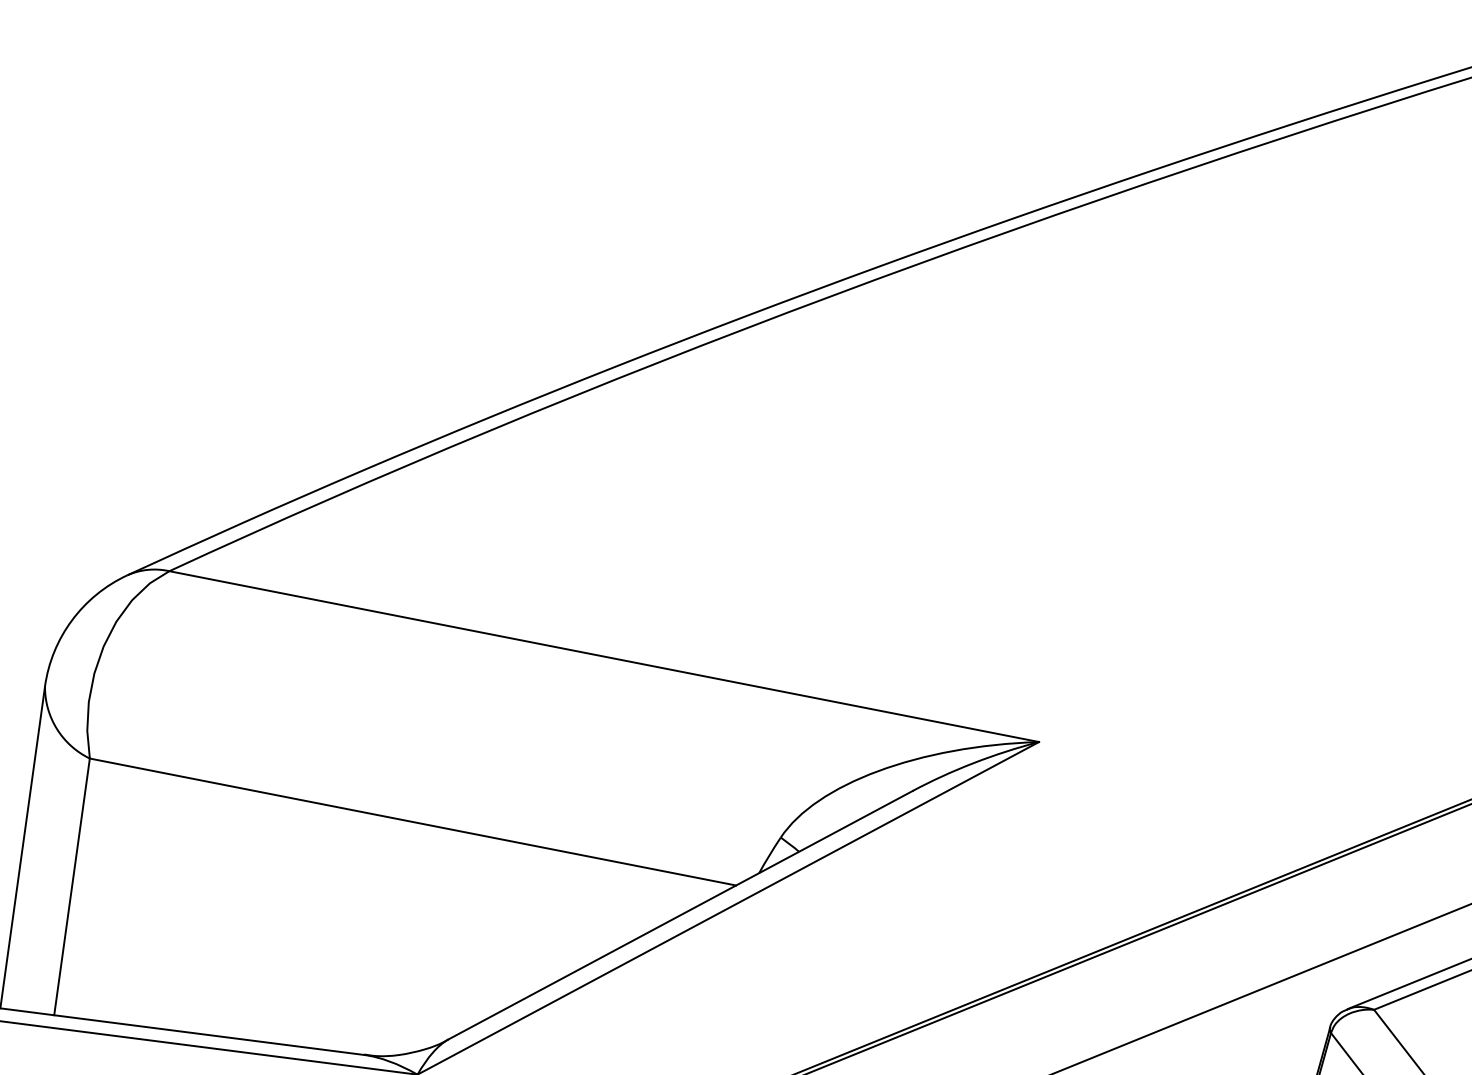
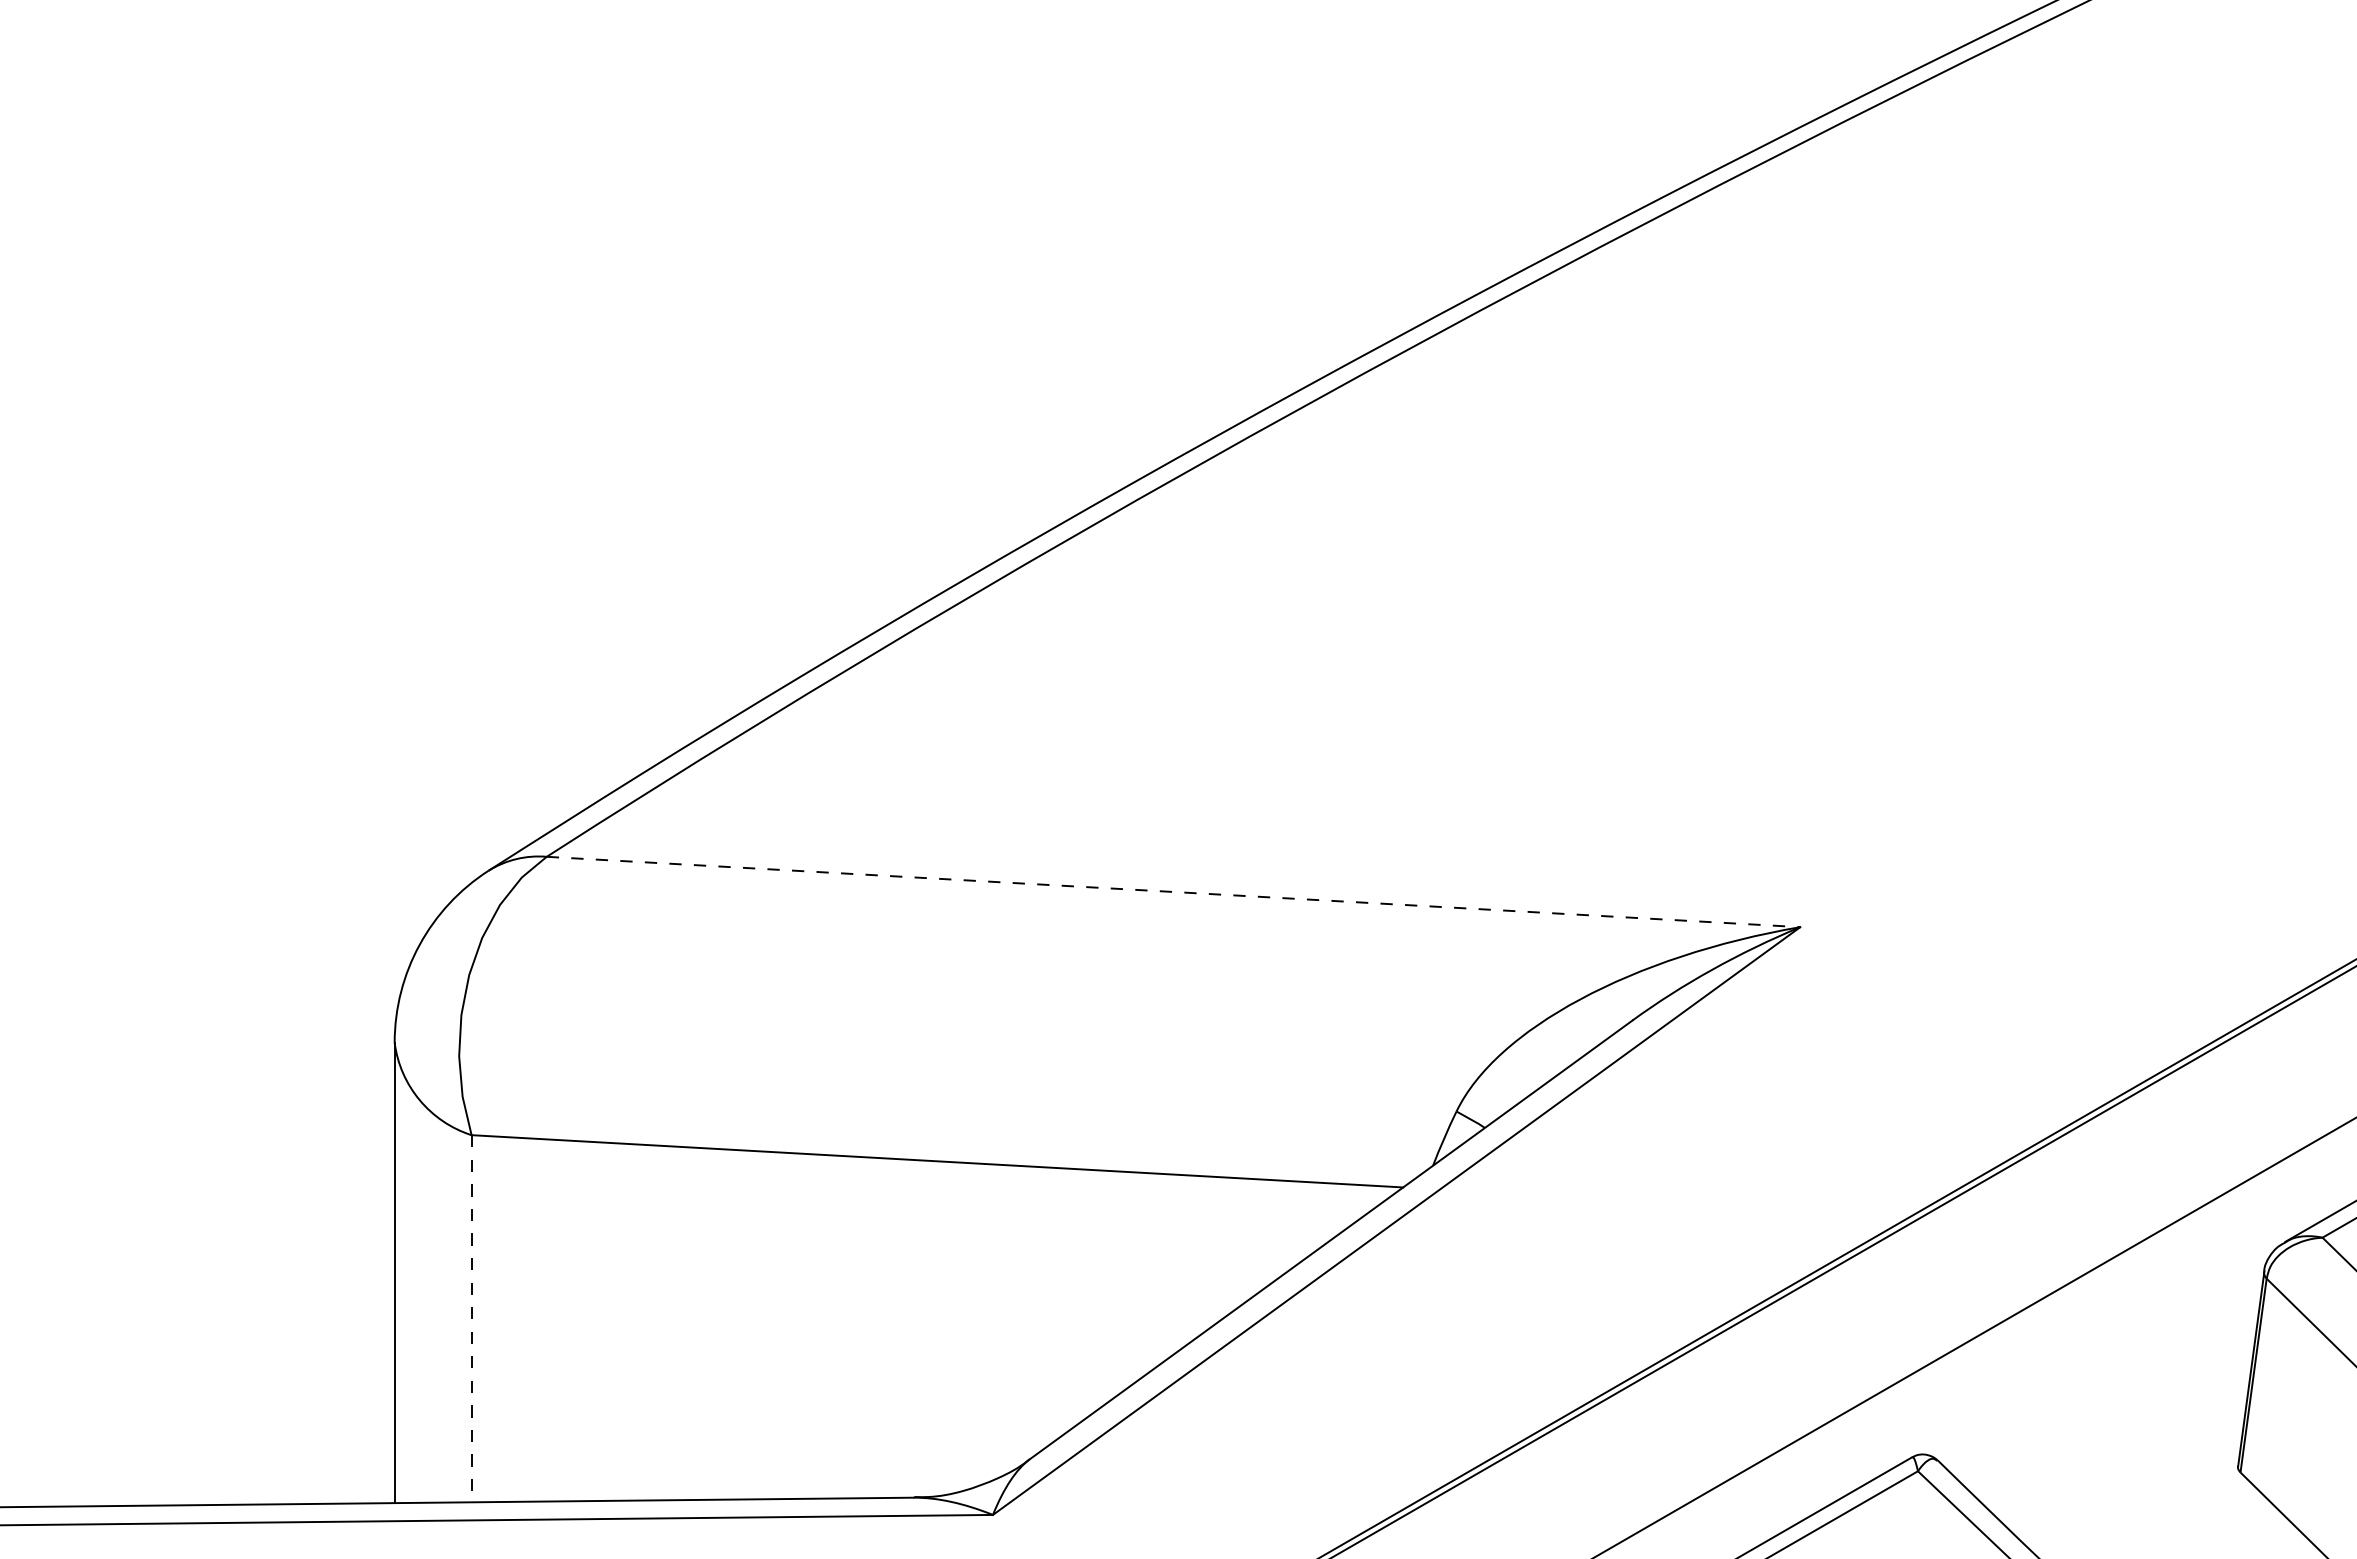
line: (604, 656) -> (1173, 891), solid -> dashed
line: (71, 886) -> (471, 1318), solid -> dashed

